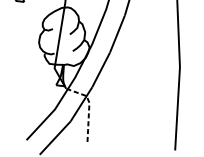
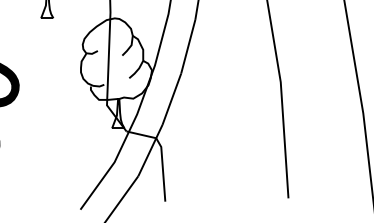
line: (89, 106) -> (161, 152), dashed -> solid

